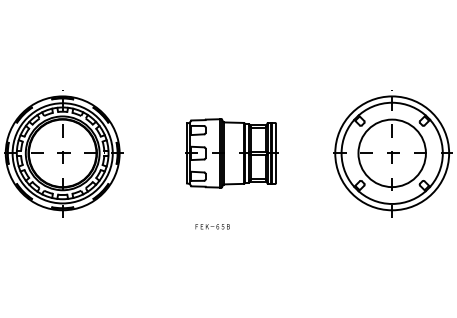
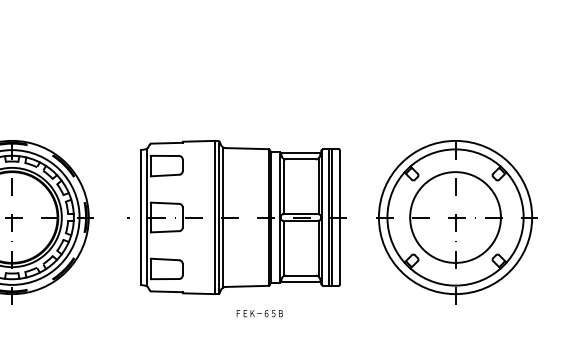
part: (229, 153) -> (236, 217), size x1.67
text: (212, 226) -> (259, 313), moved

